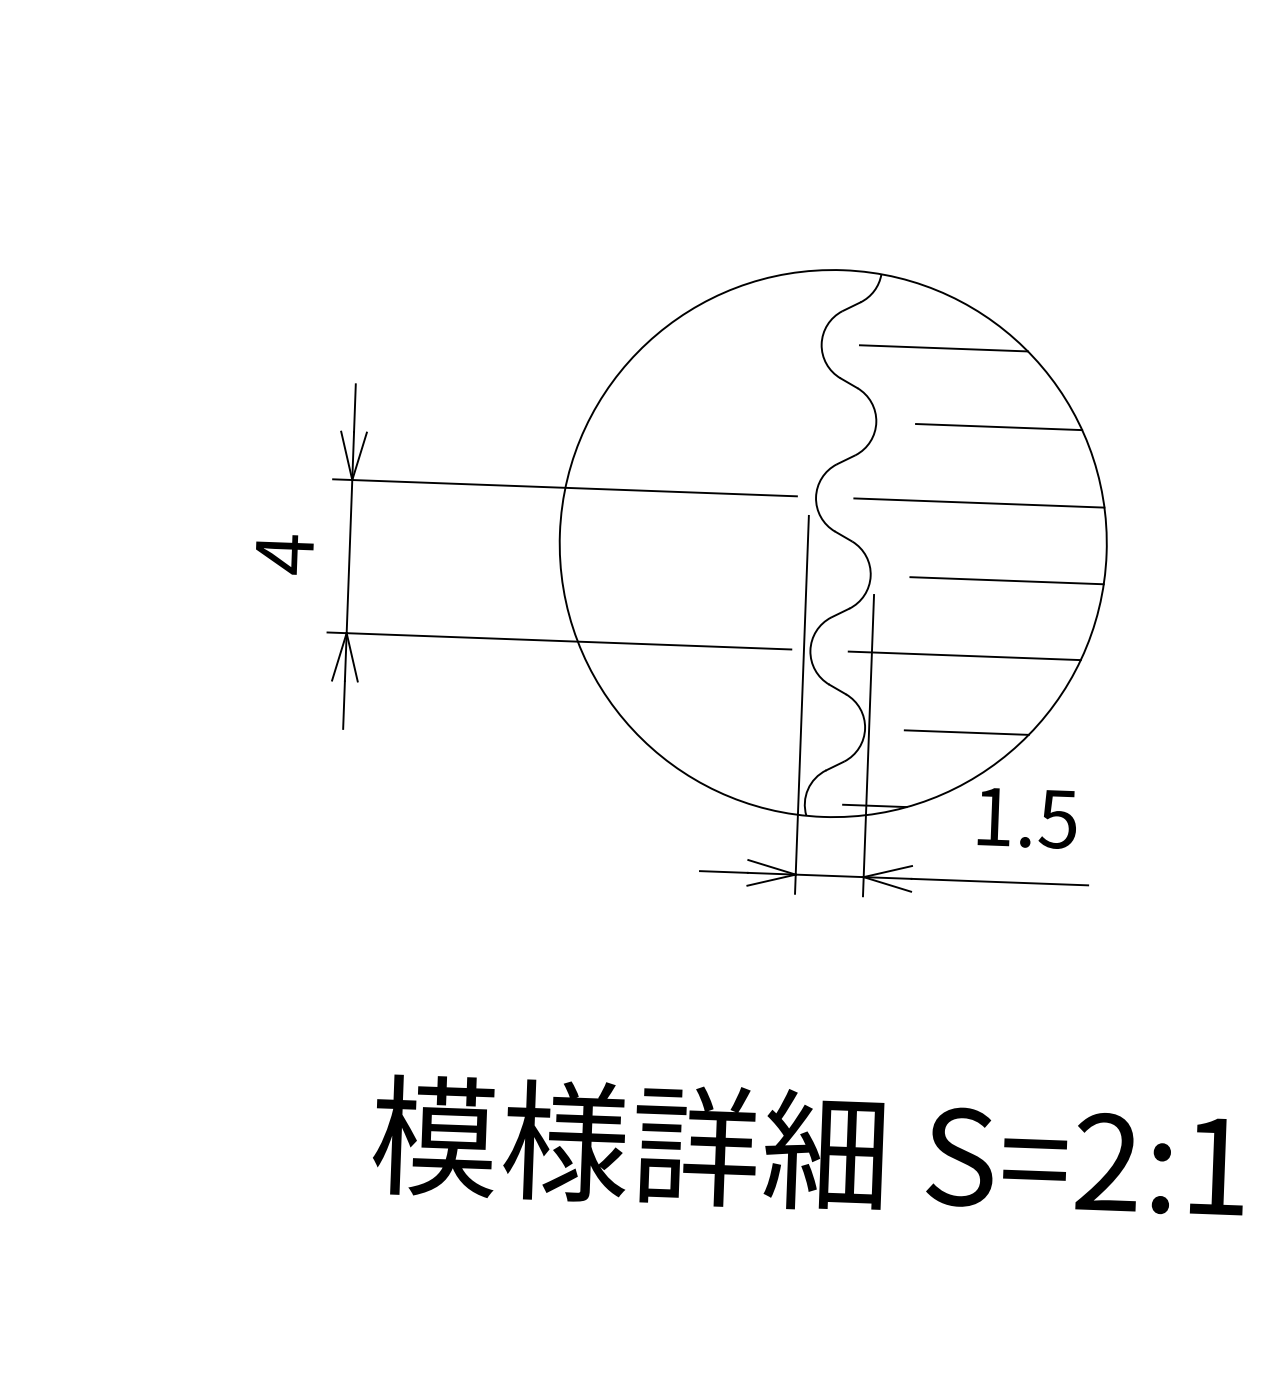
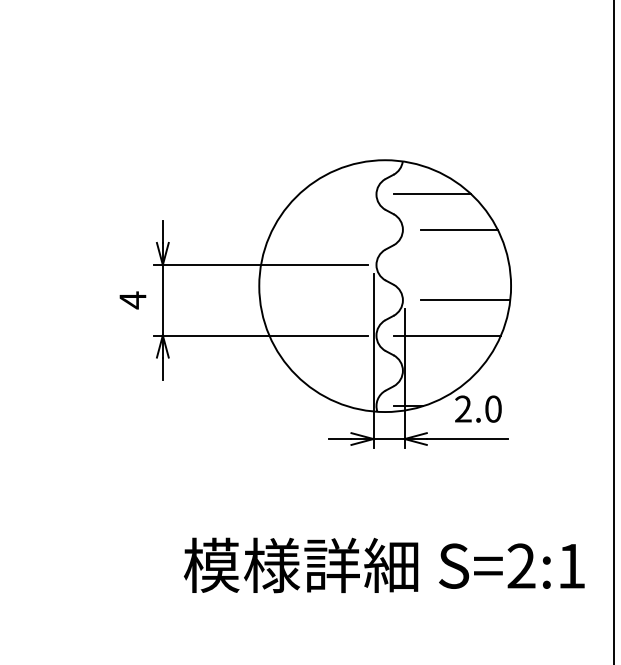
line: (978, 504) -> (451, 265), removed
line: (966, 731) -> (449, 370), removed
text: (1026, 816) -> (478, 408), 1.5 -> 2.0

